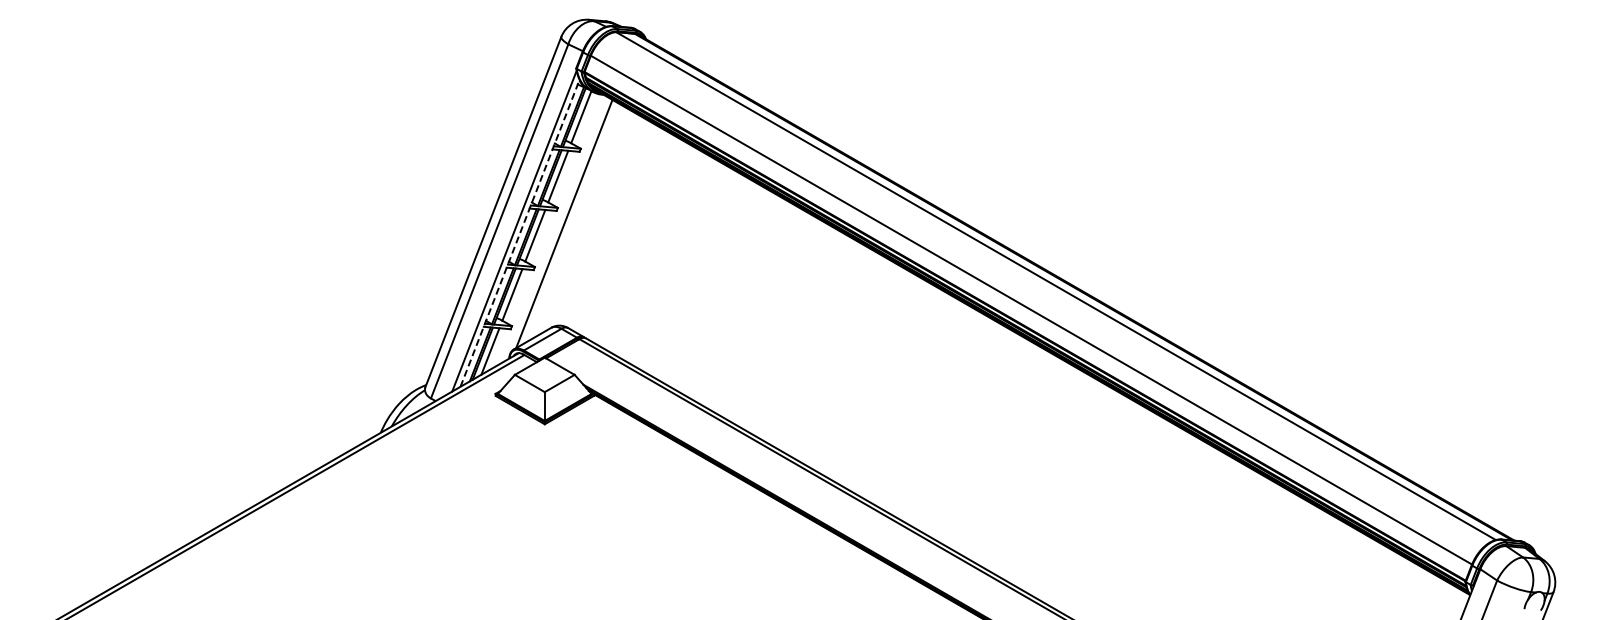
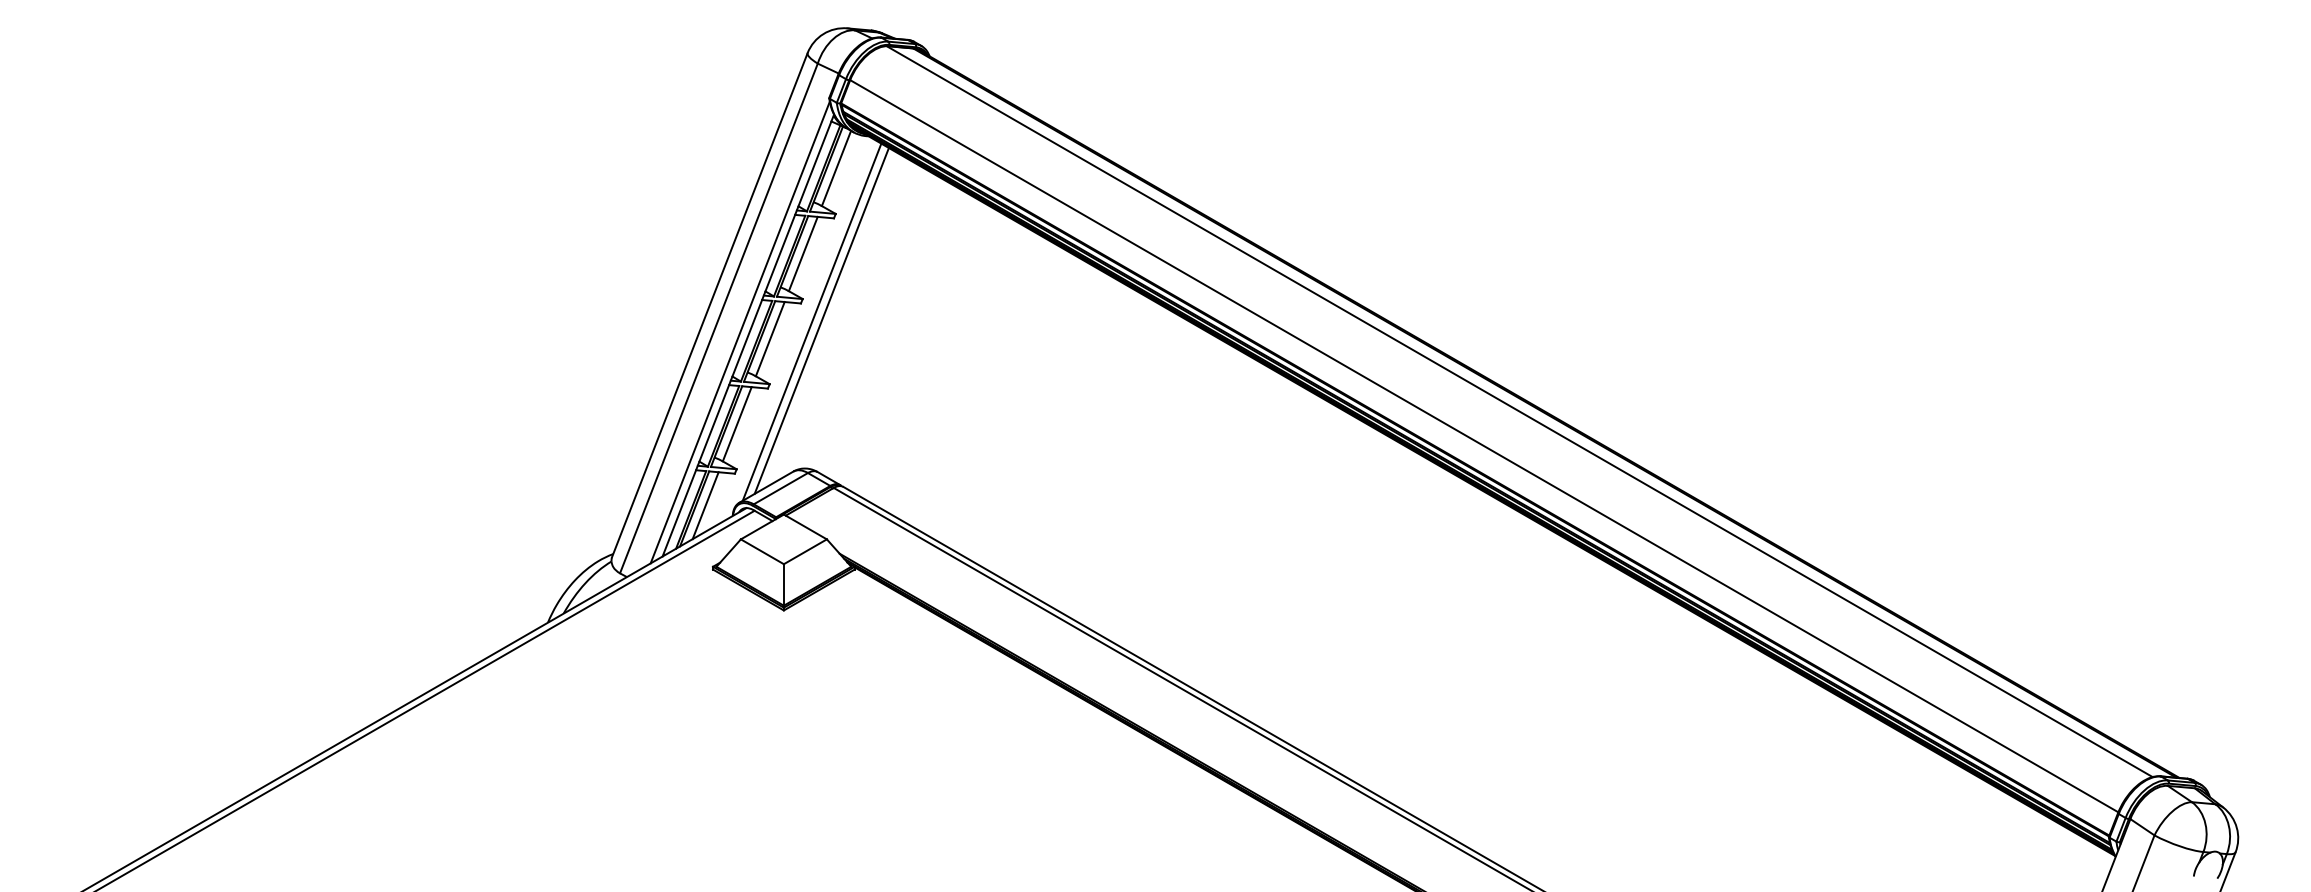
line: (570, 222) -> (820, 320), added
line: (520, 233) -> (748, 335), dashed -> solid

